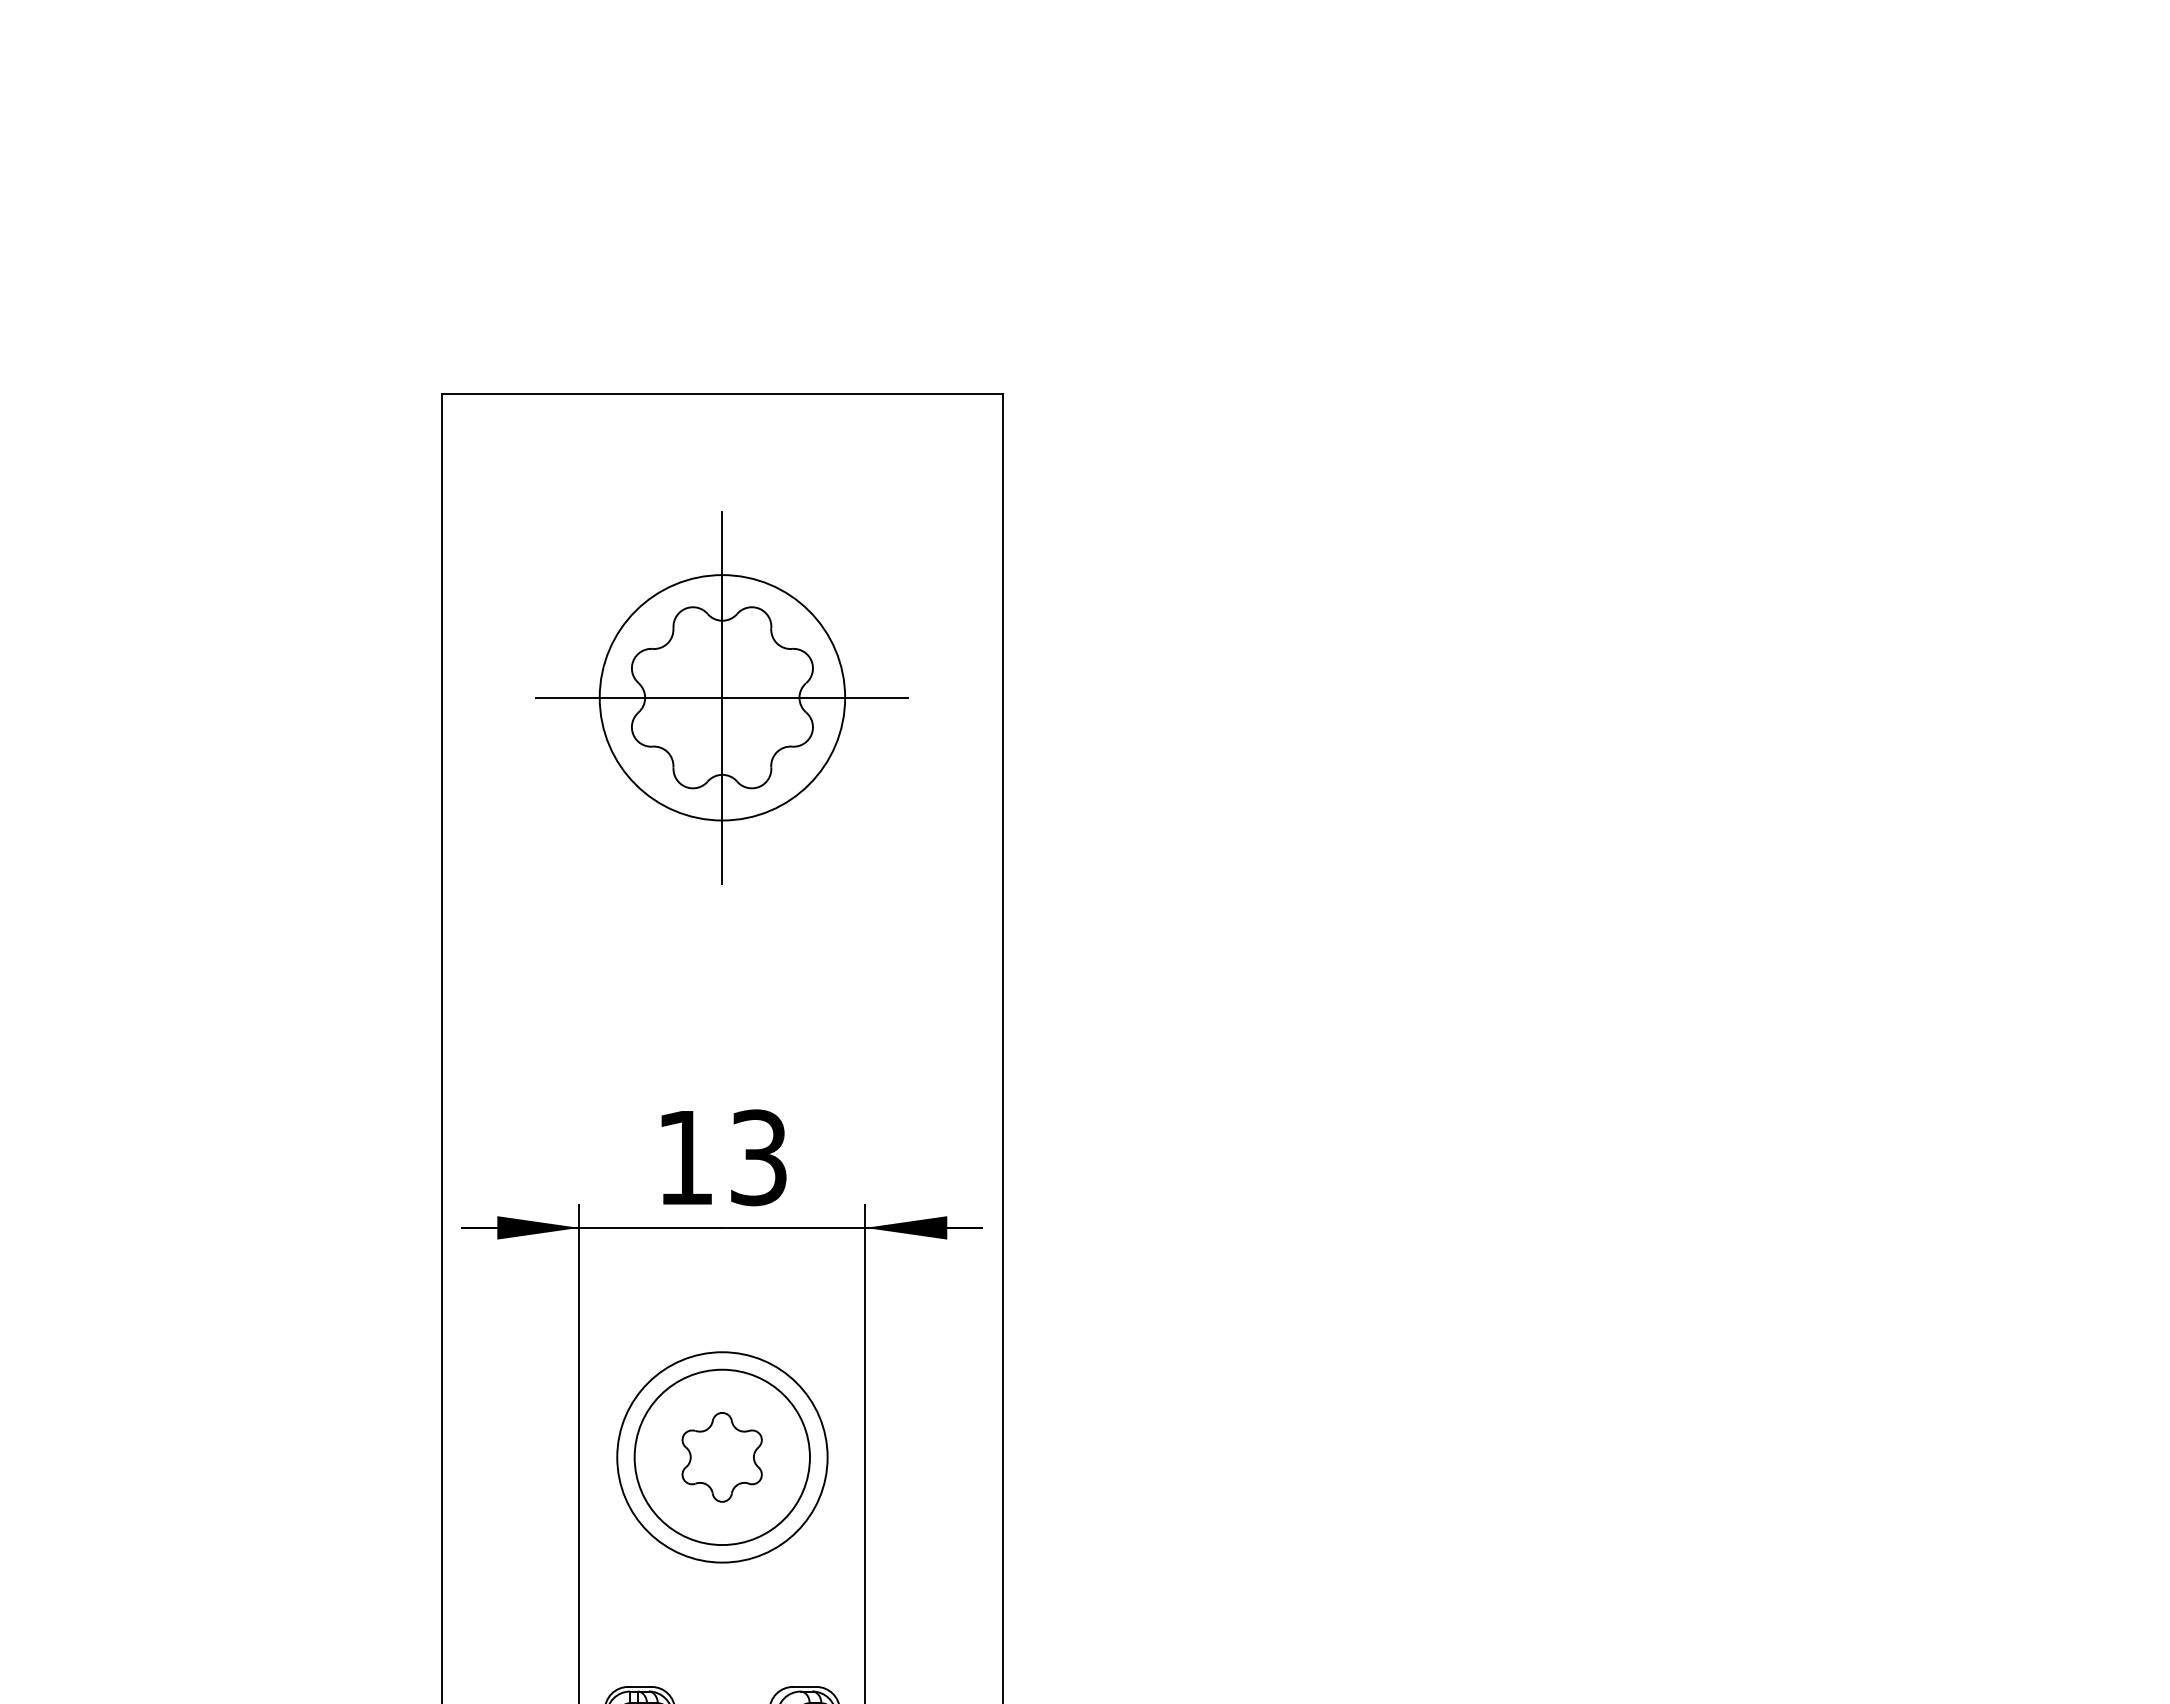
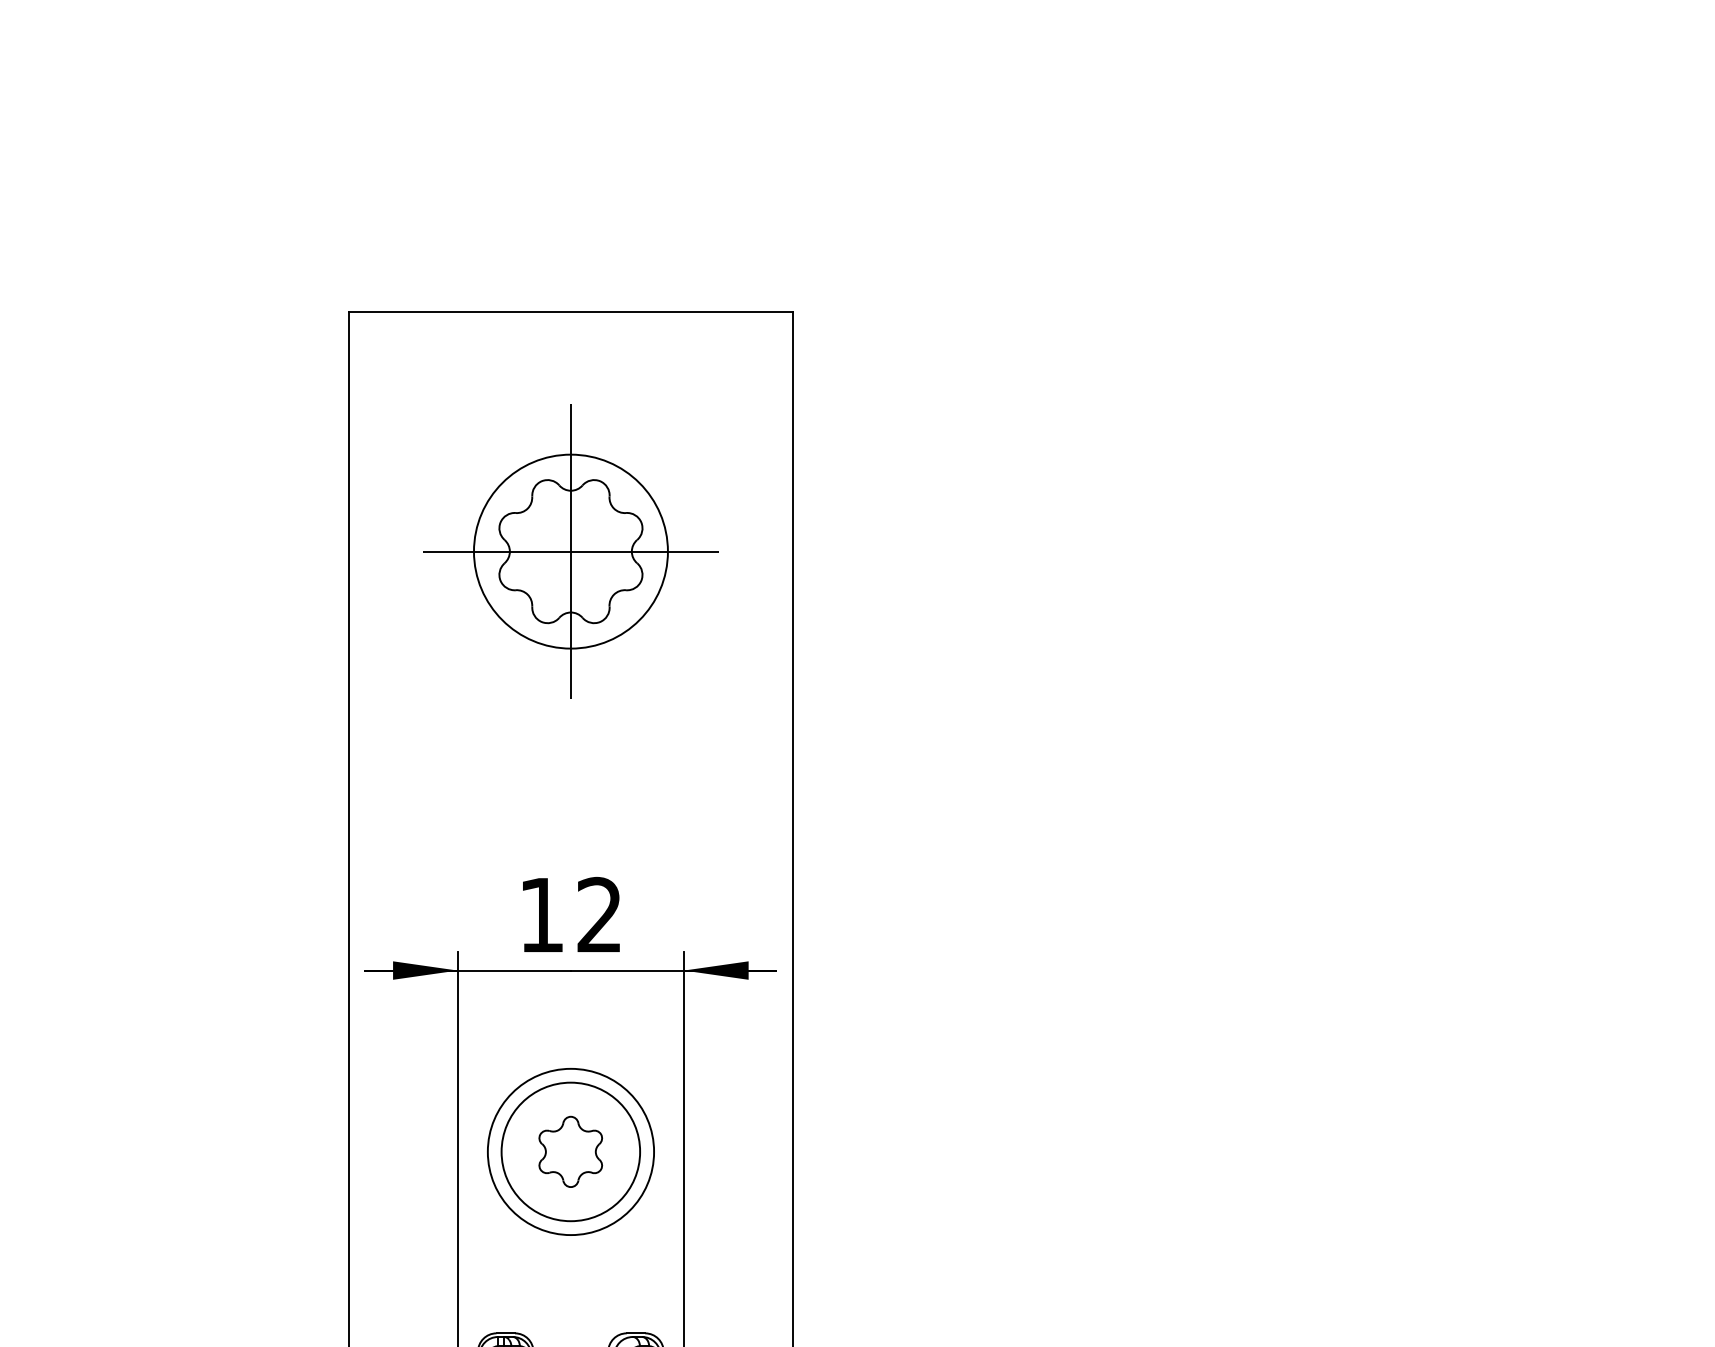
text: (758, 1157) -> (599, 914), 13 -> 12

